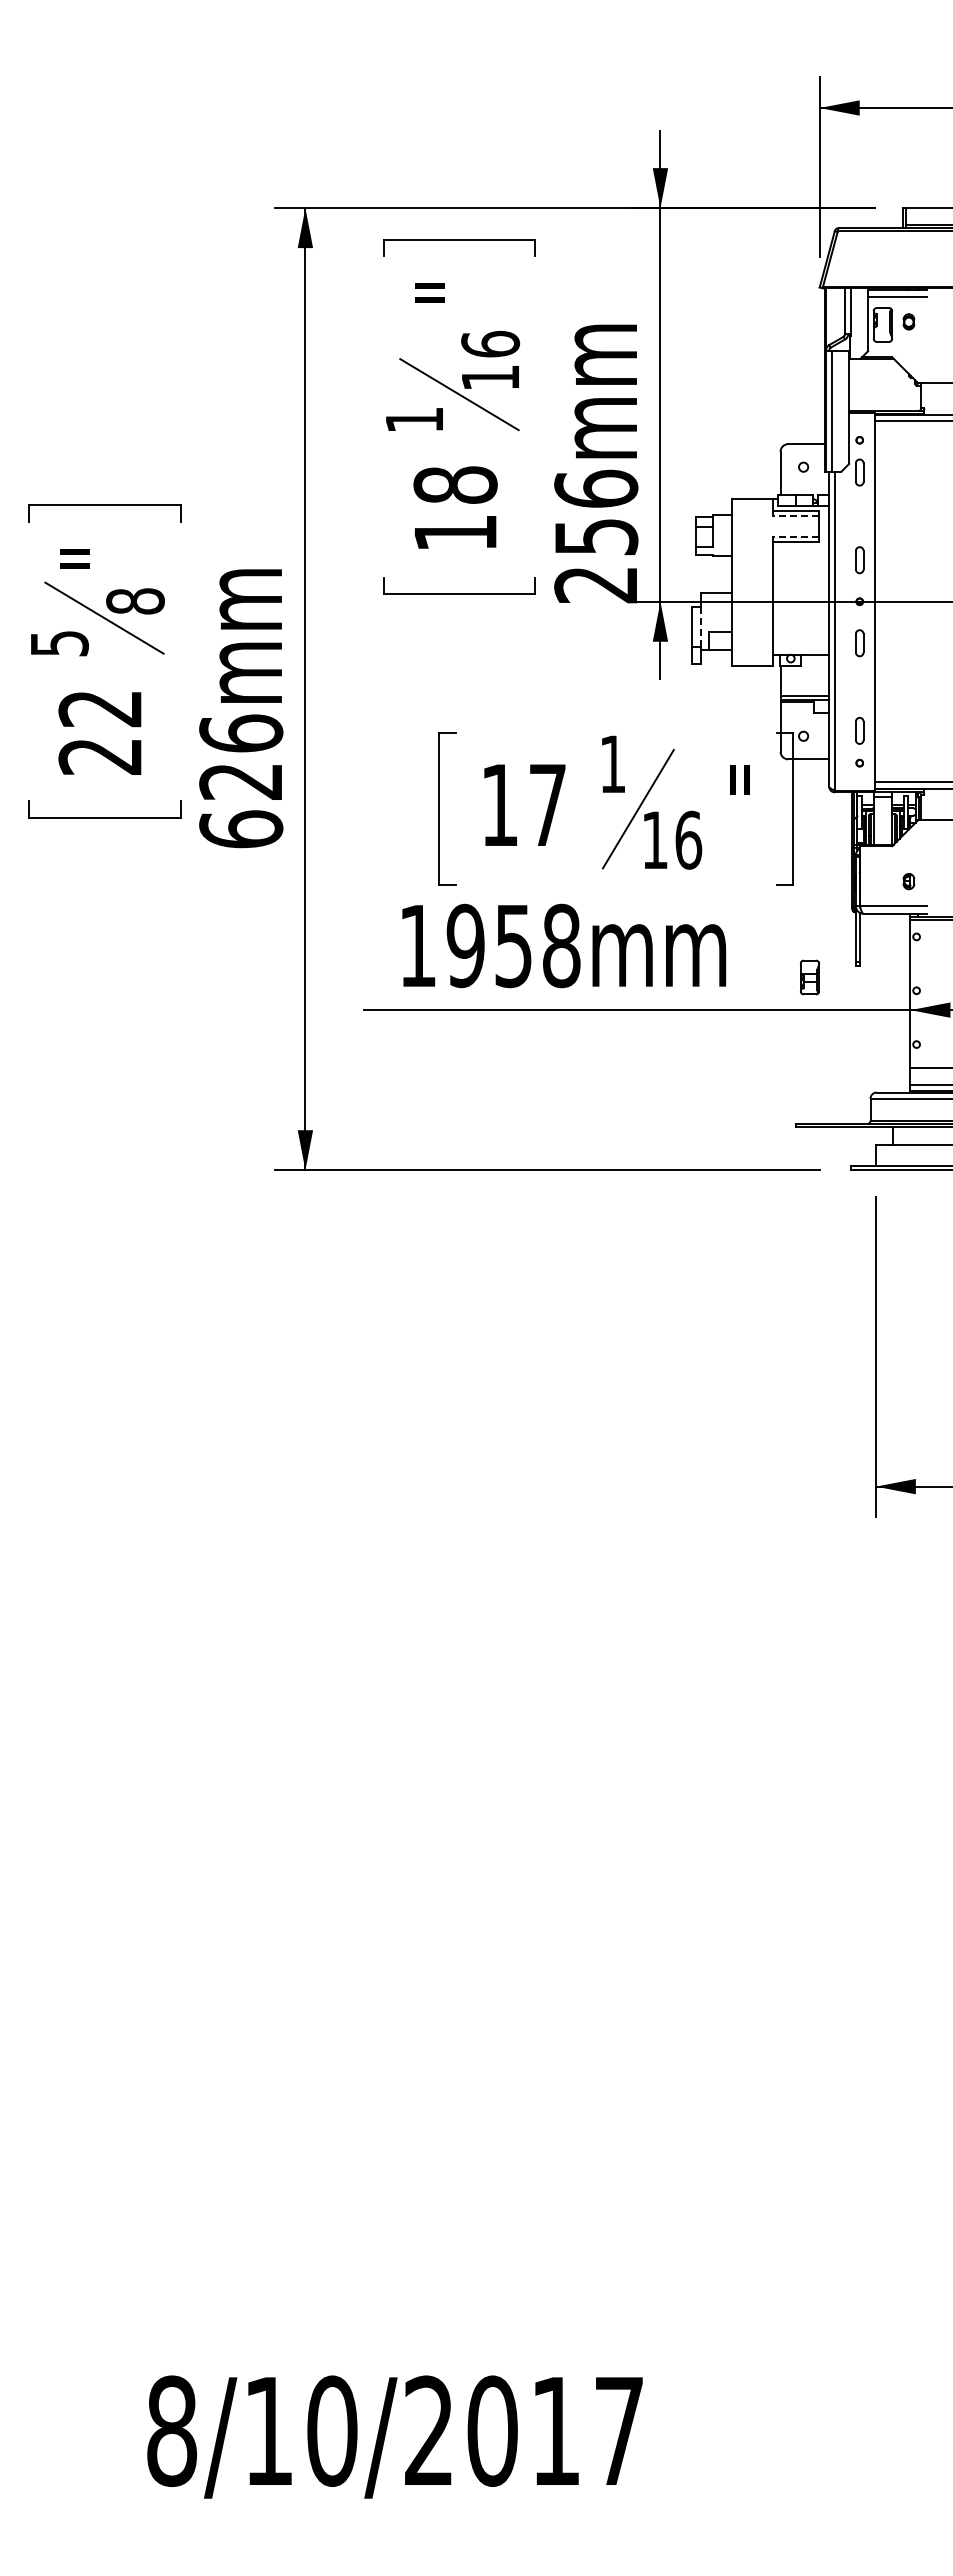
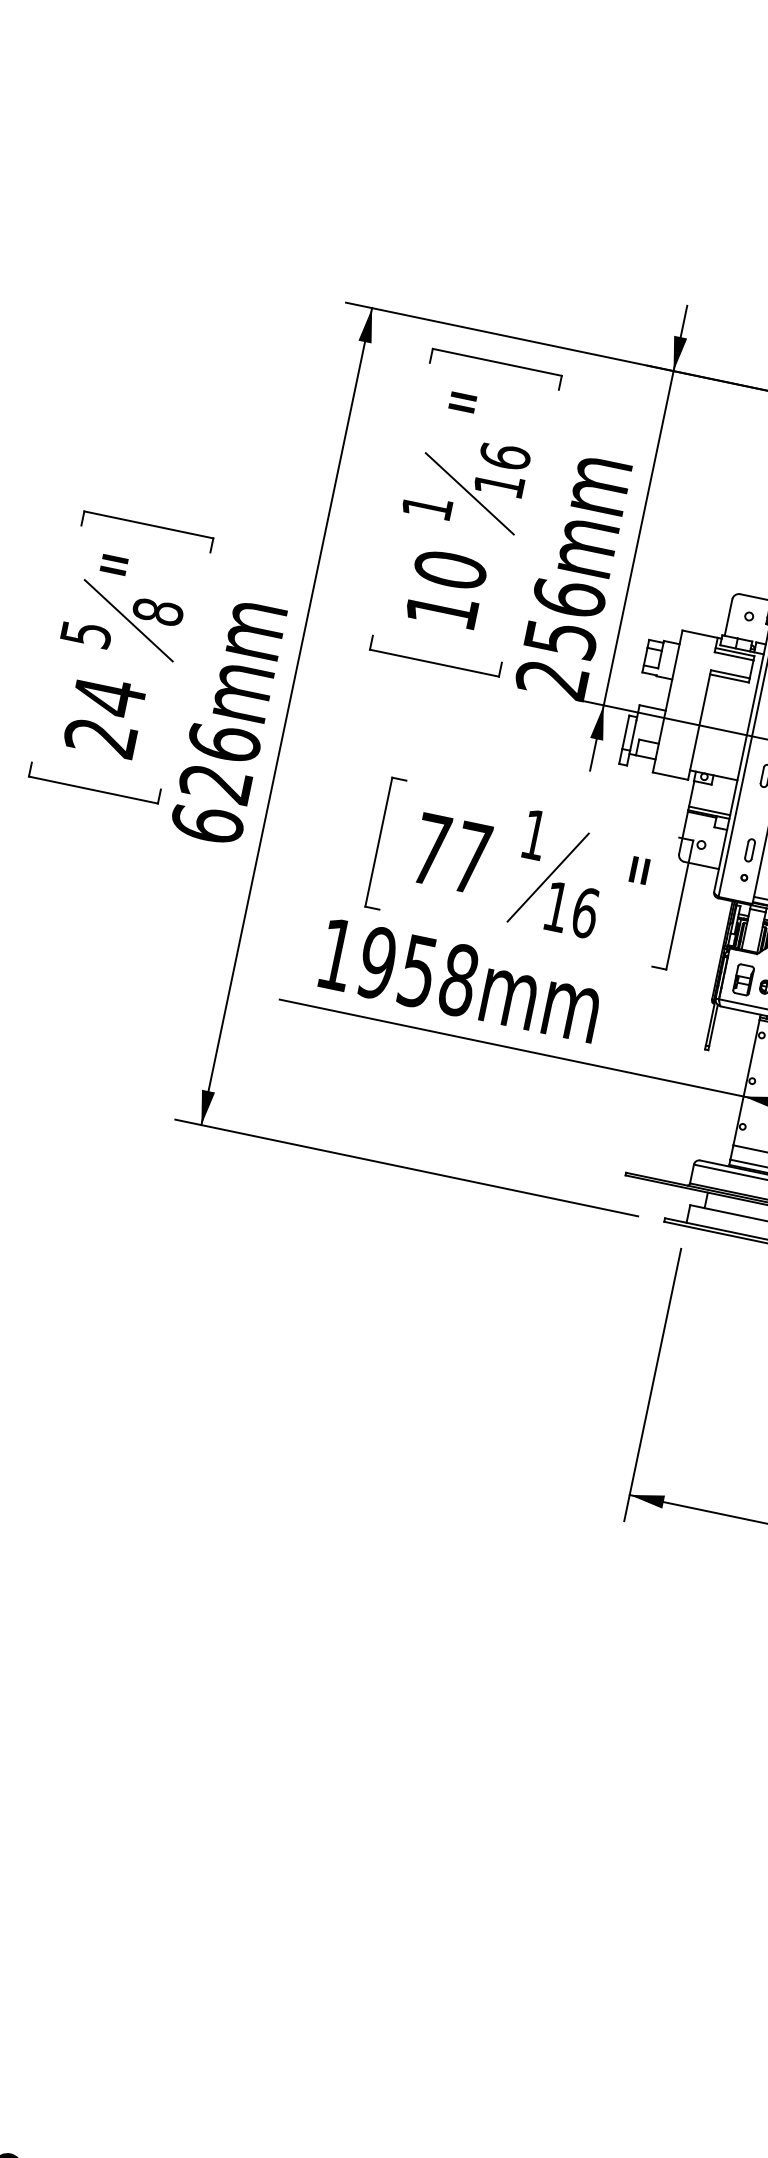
text: (455, 485) -> (450, 570), 18 -> 10
line: (796, 515) -> (734, 656), dashed -> solid
line: (796, 536) -> (730, 674), dashed -> solid
line: (700, 628) -> (633, 735), dashed -> solid
text: (99, 708) -> (108, 696), 22 -> 24
text: (499, 804) -> (431, 848), 17 -> 77
part: (809, 977) -> (743, 979), moved

